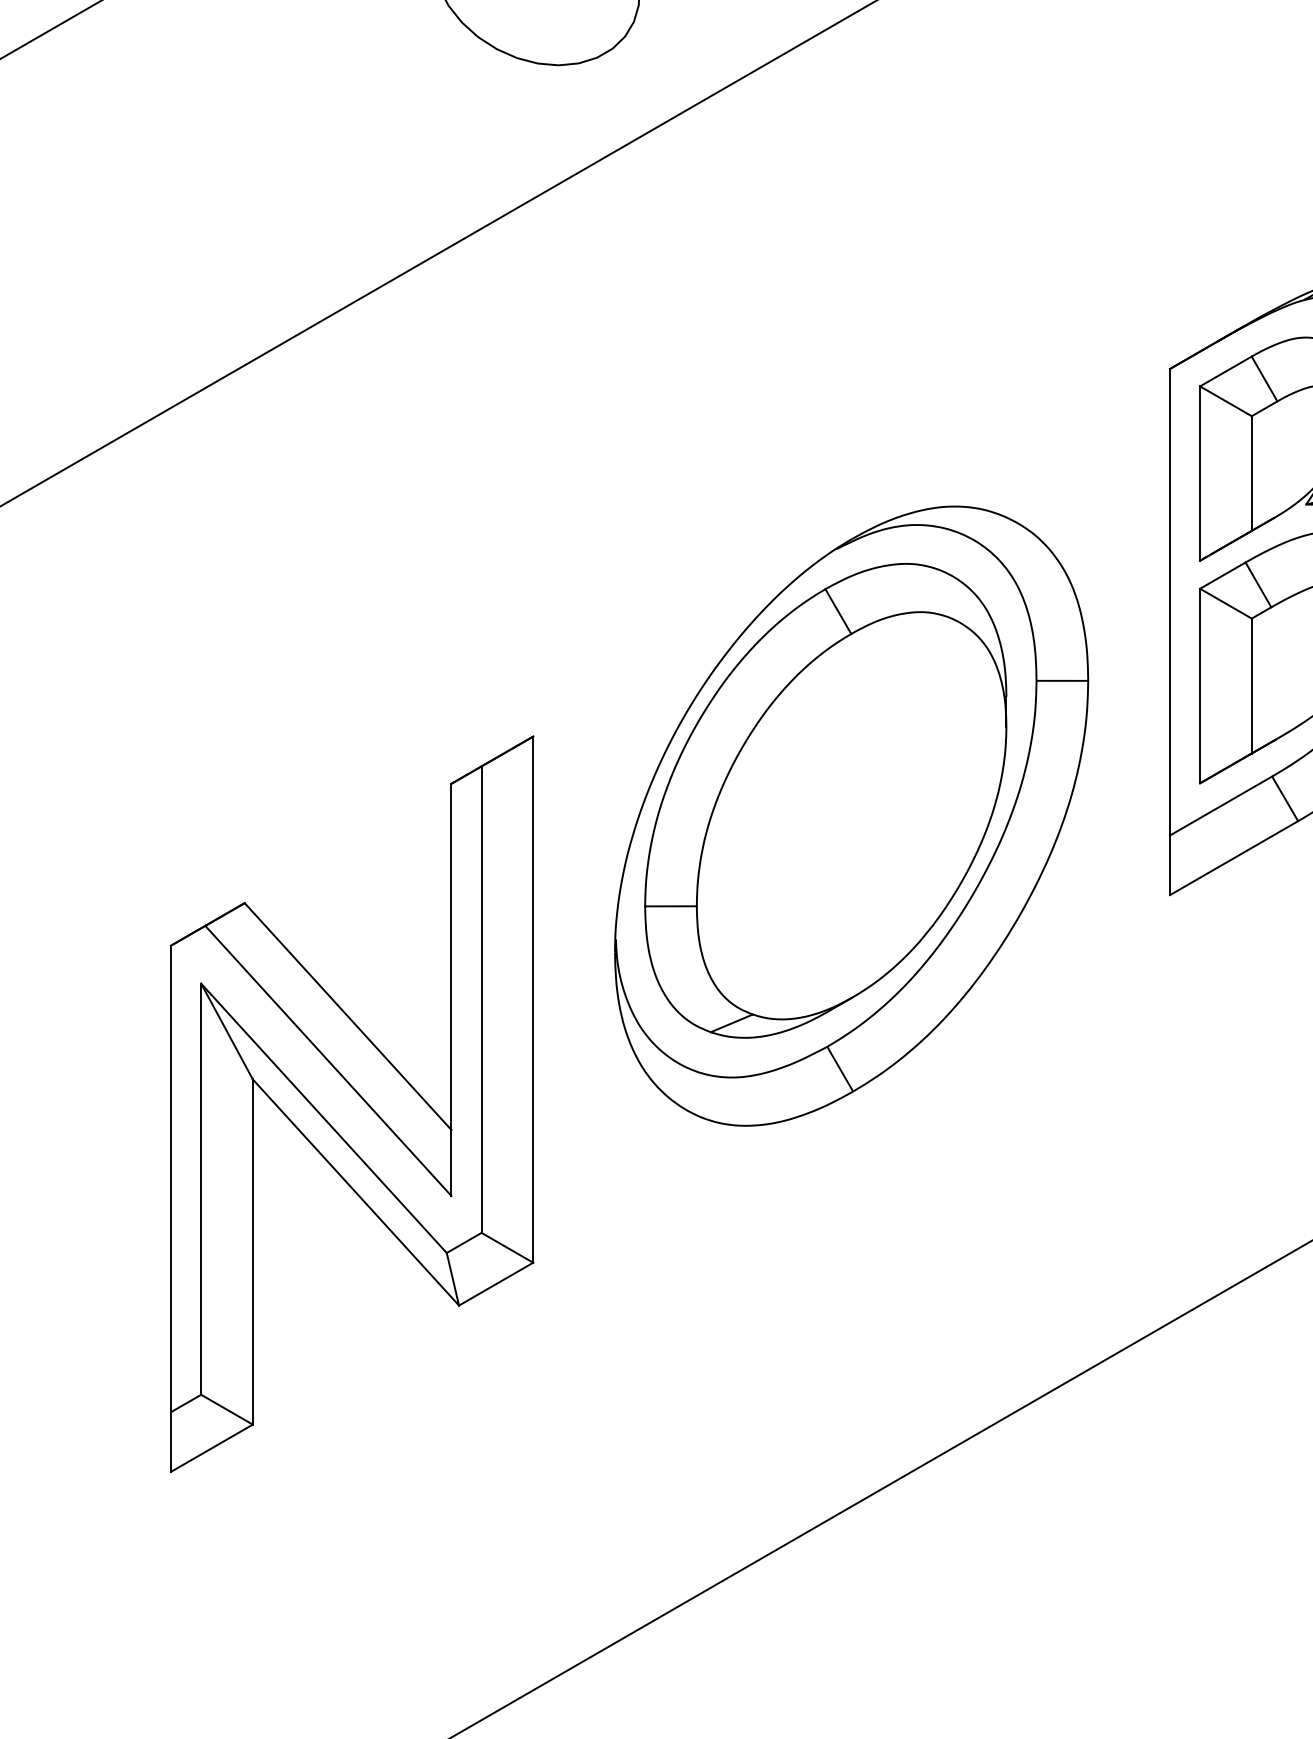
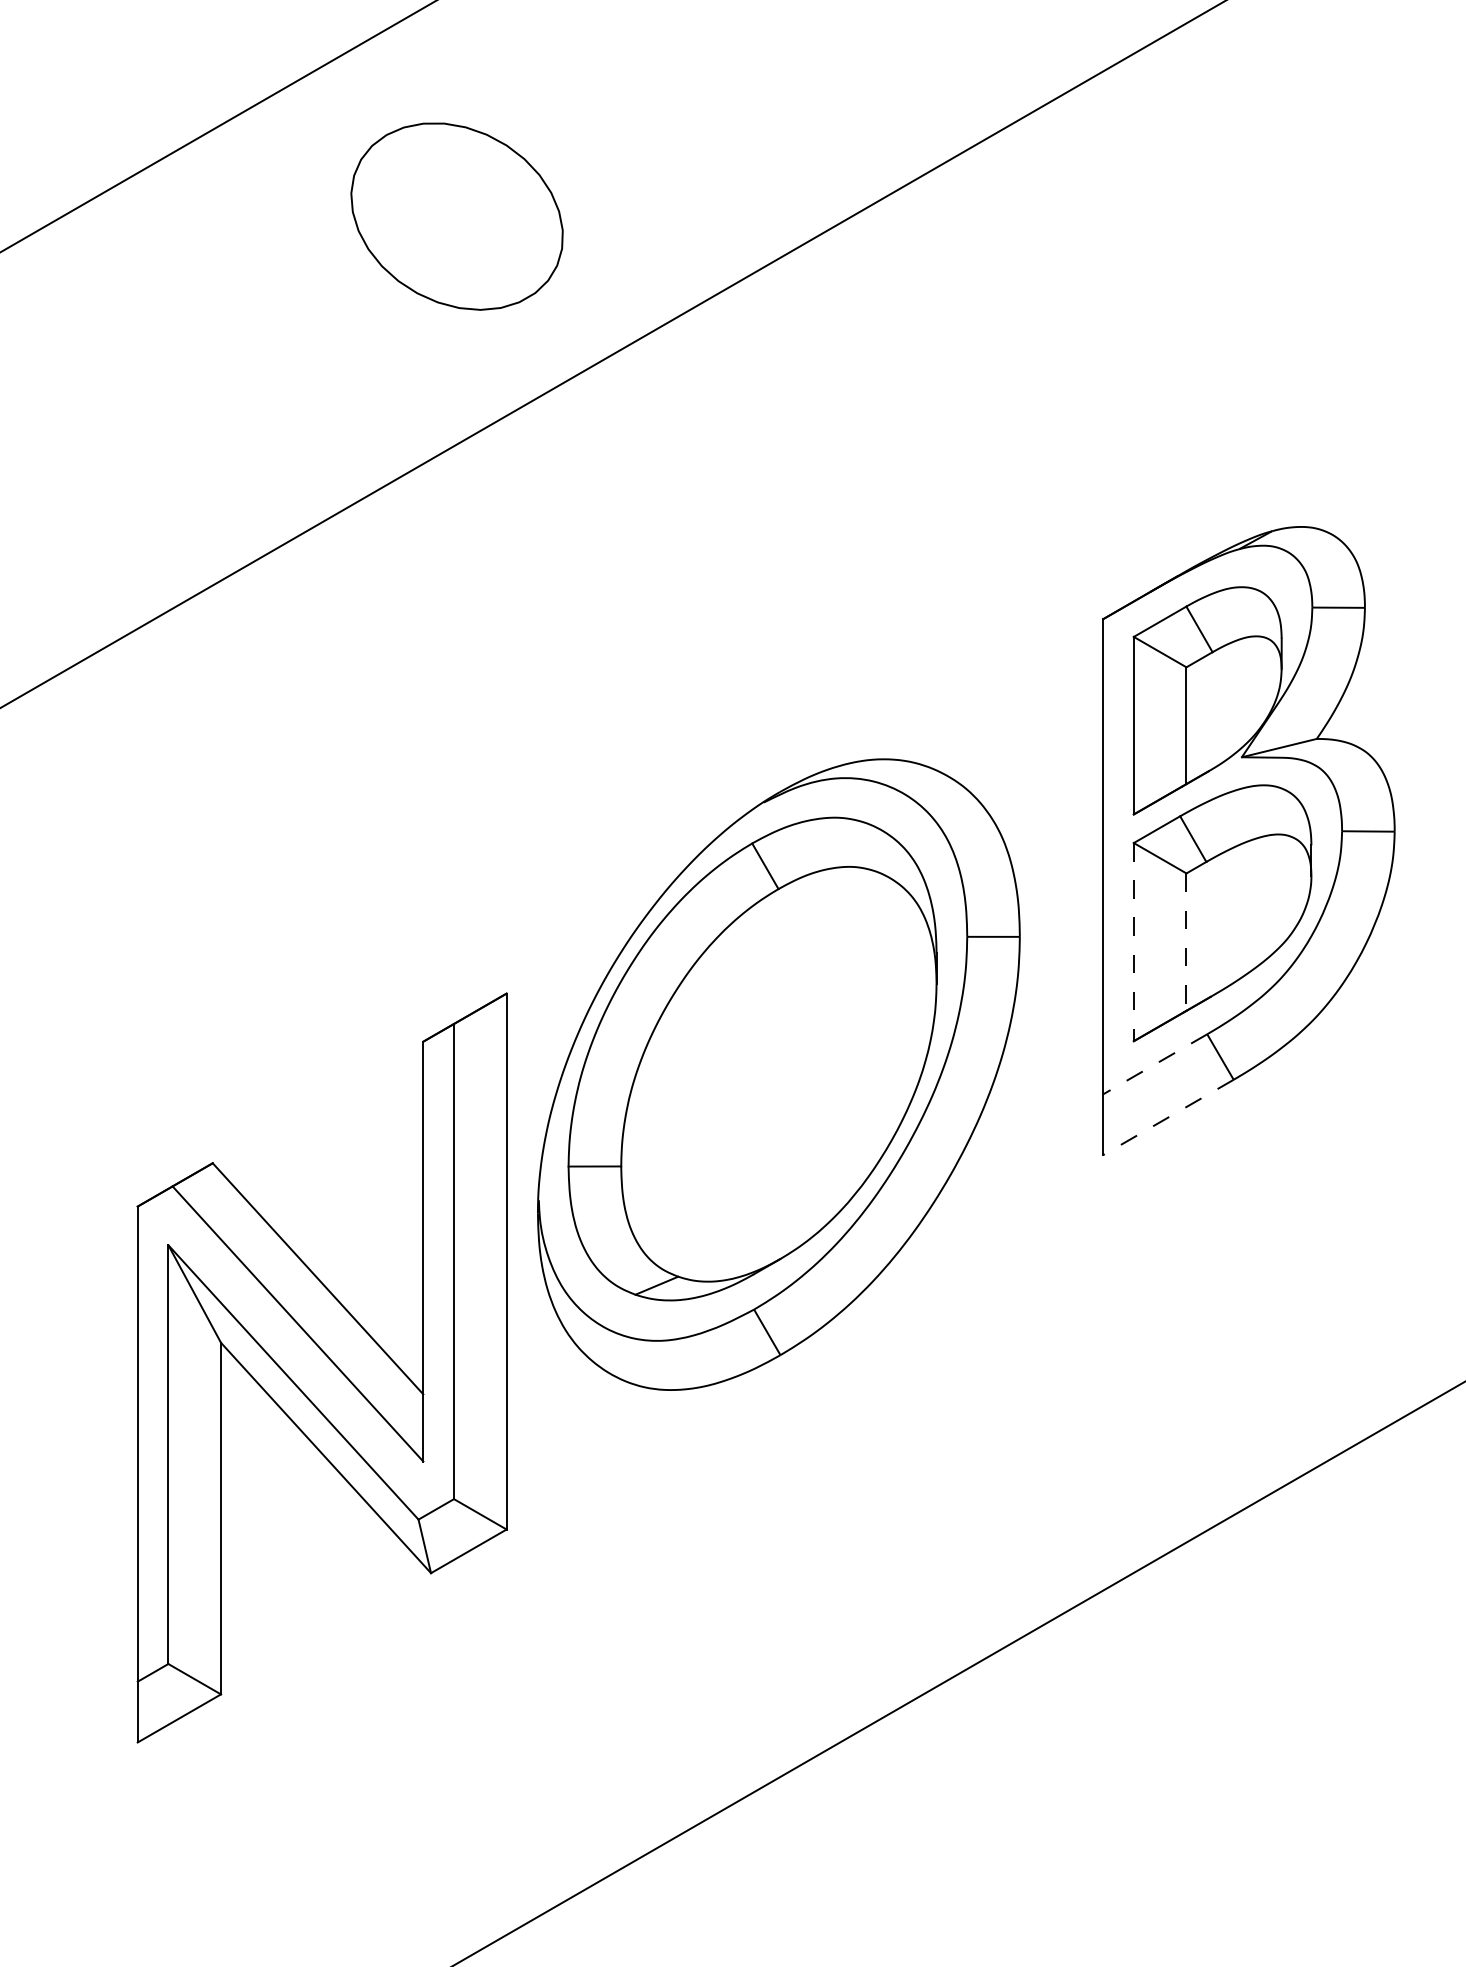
line: (1199, 686) -> (1133, 942), solid -> dashed
line: (1251, 686) -> (1186, 942), solid -> dashed
line: (1220, 806) -> (1154, 1064), solid -> dashed
line: (1234, 858) -> (1168, 1117), solid -> dashed
part: (351, 1103) -> (321, 1367), moved

